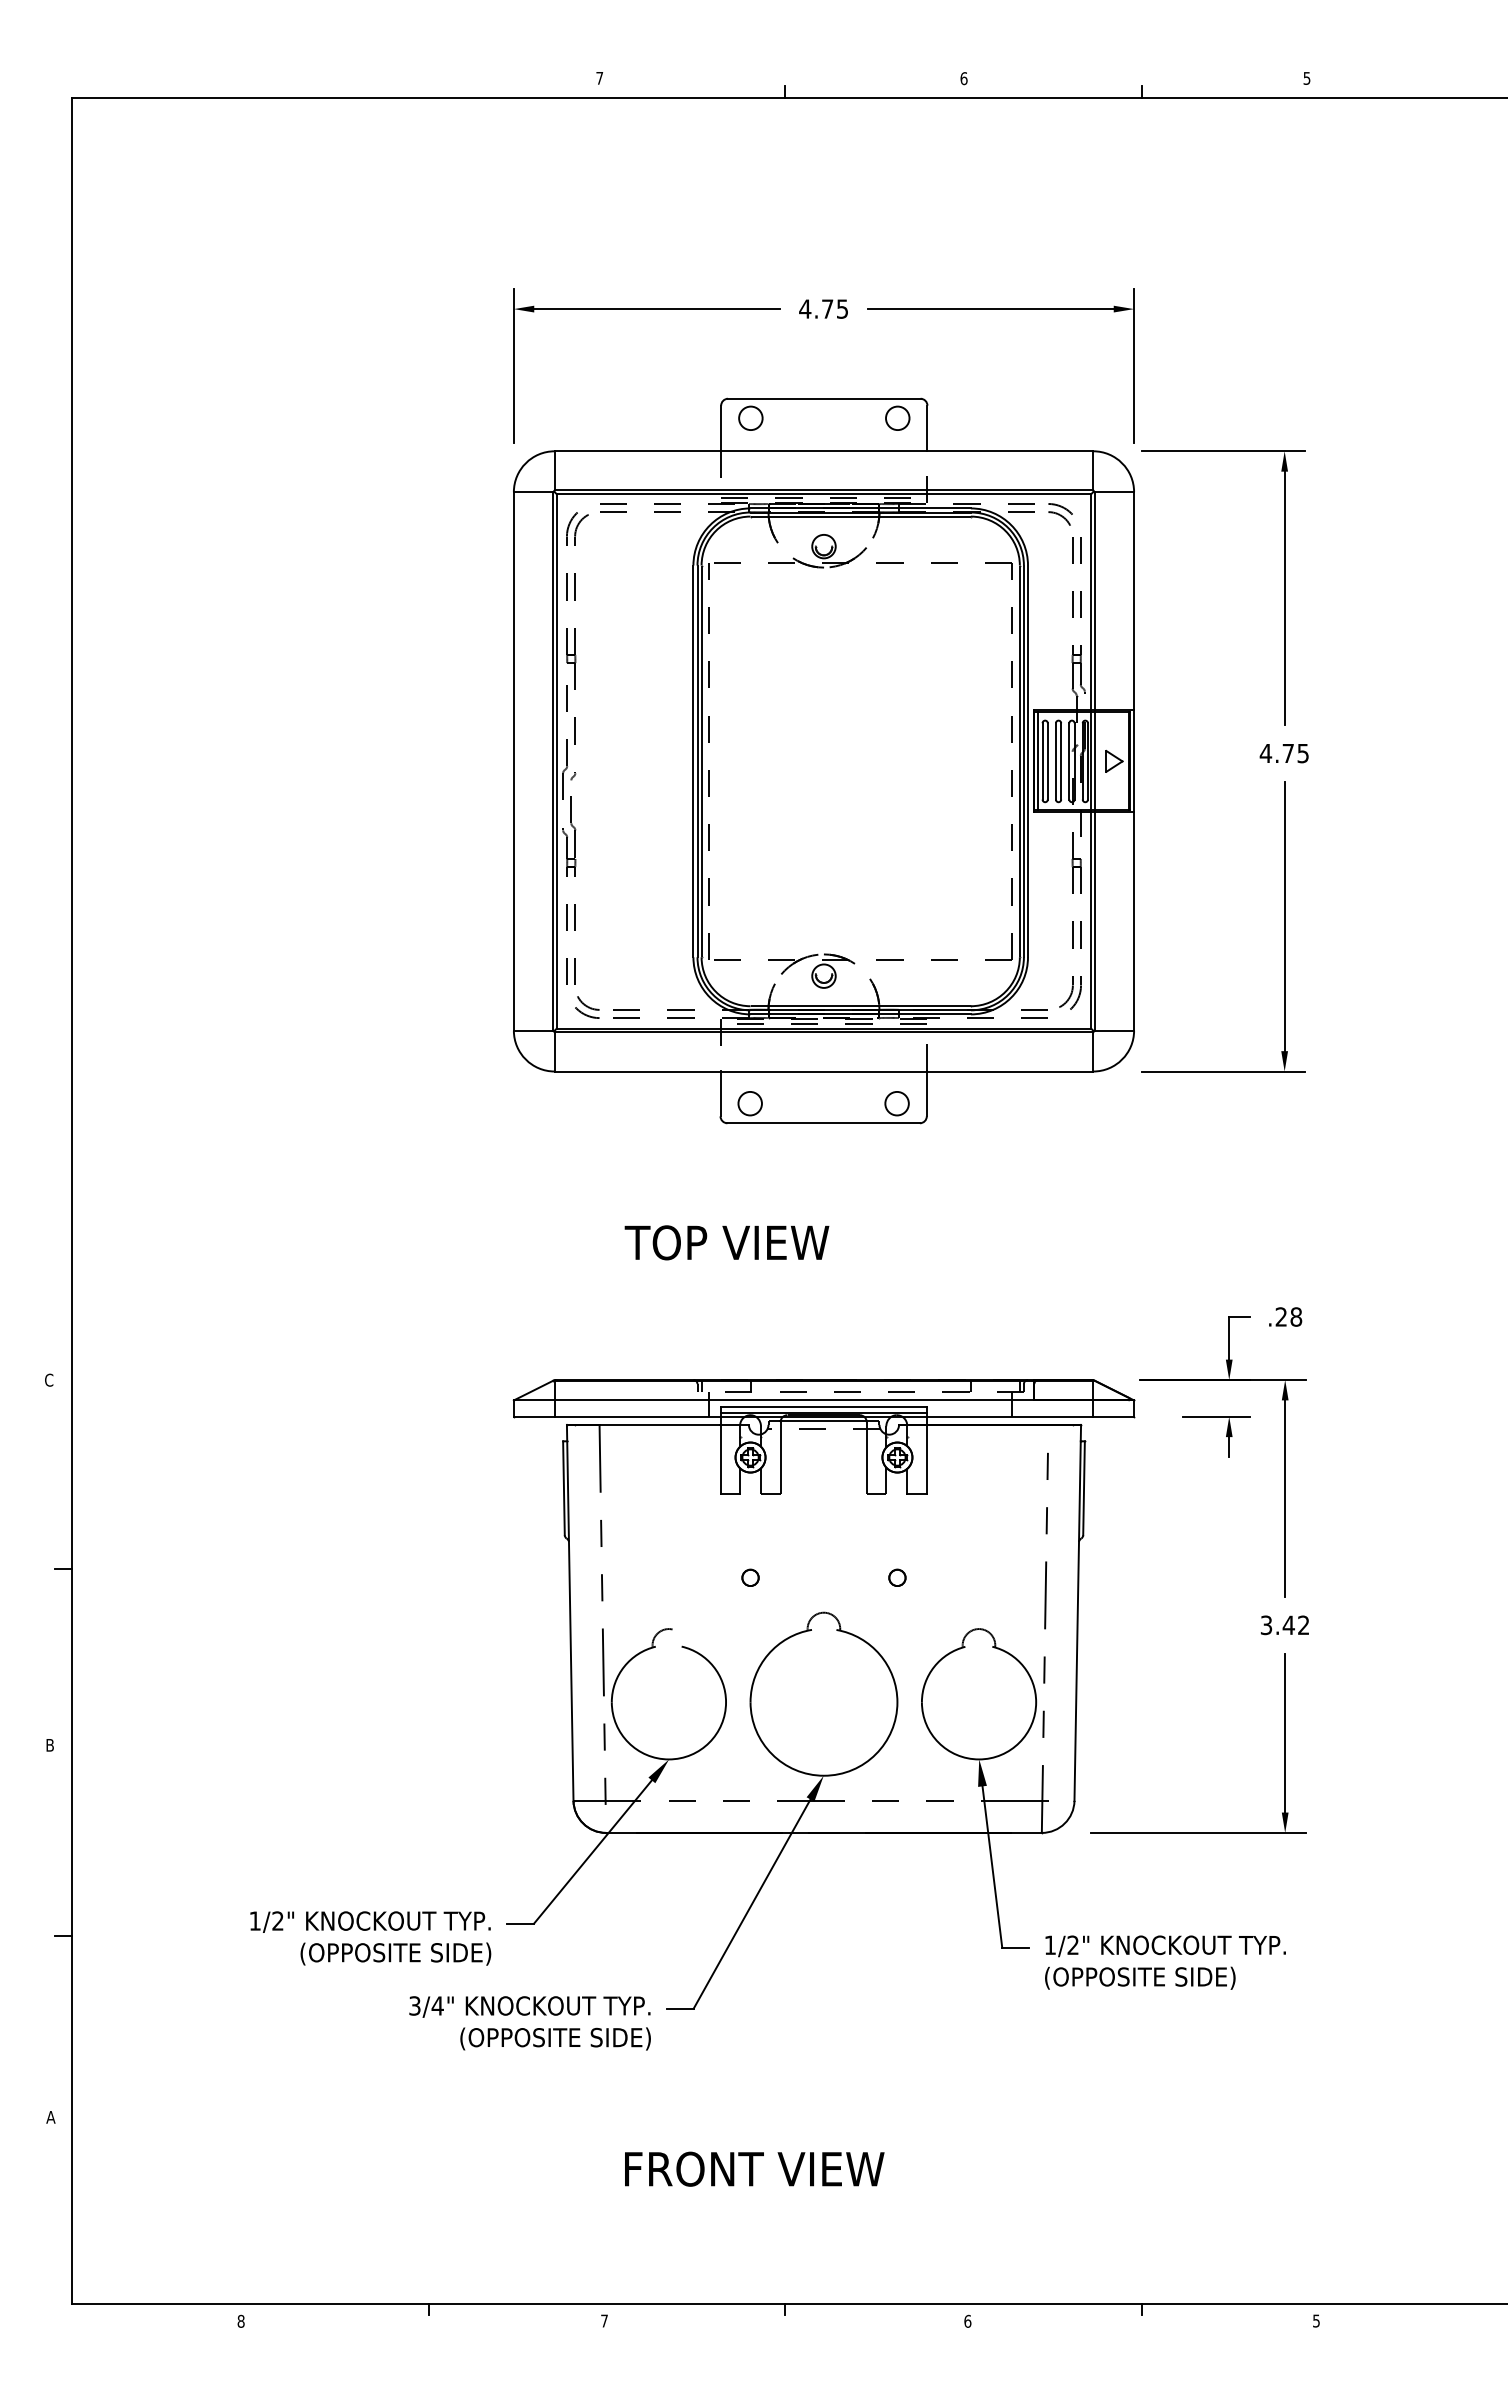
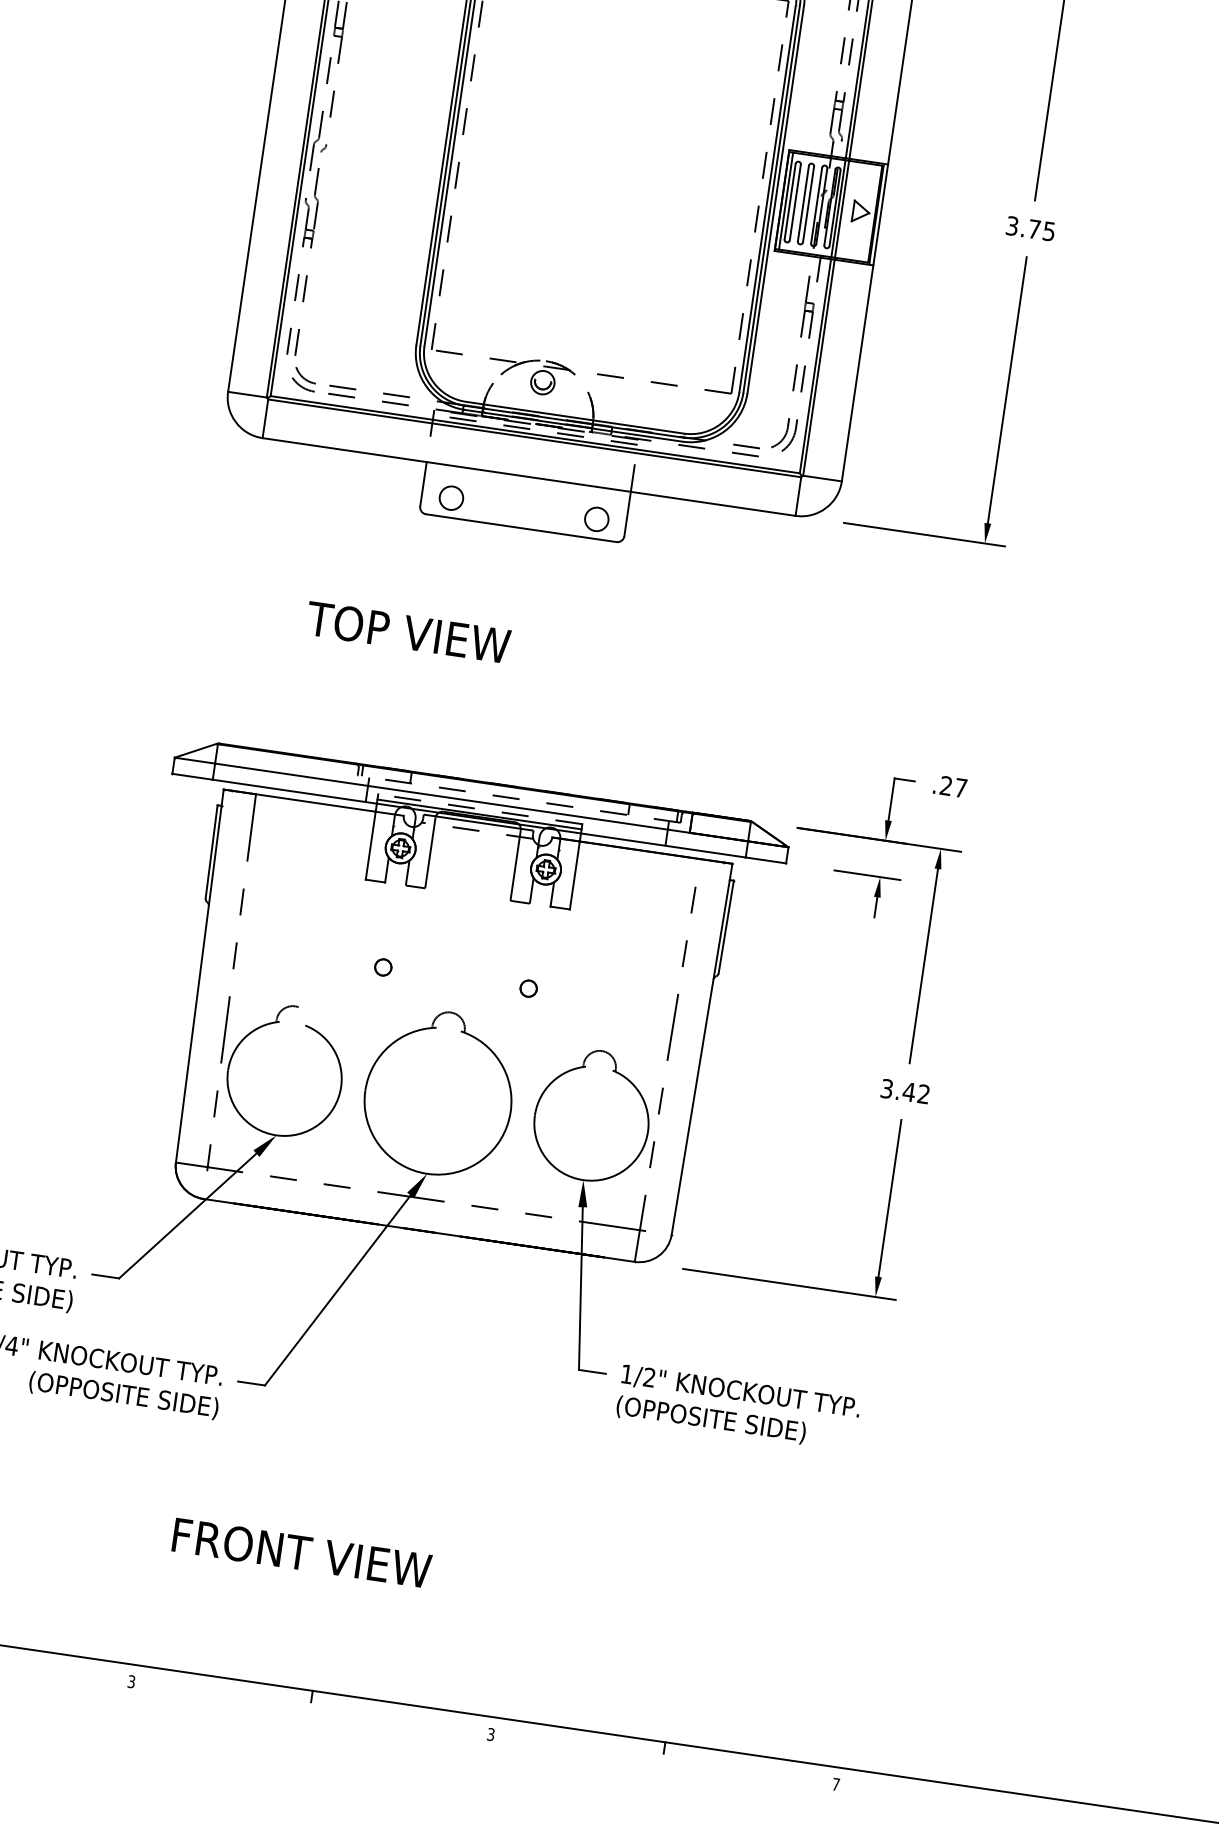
text: (1265, 753) -> (1011, 226), 4.75 -> 3.75
text: (1296, 1316) -> (961, 787), .28 -> .27
line: (823, 1407) -> (480, 809), solid -> dashed
text: (604, 2320) -> (131, 1681), 7 -> 3
text: (967, 2320) -> (490, 1733), 6 -> 3
text: (1316, 2320) -> (836, 1784), 5 -> 7

